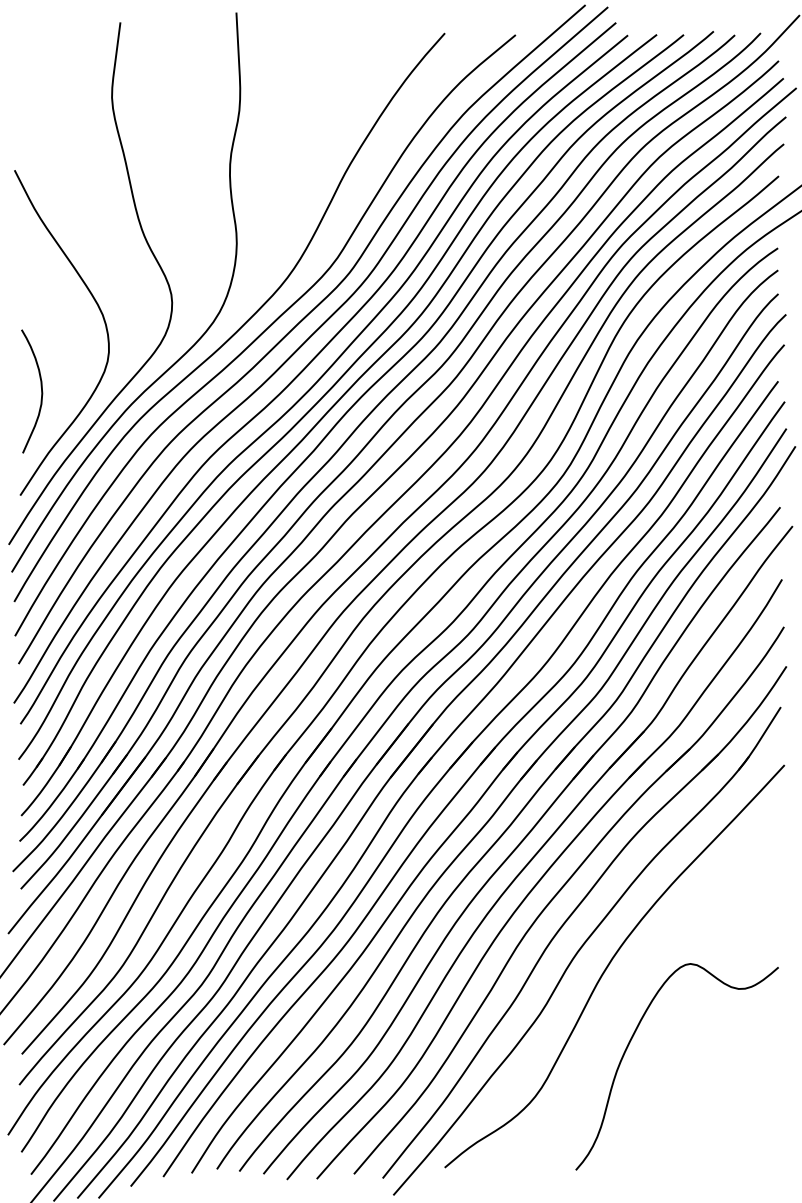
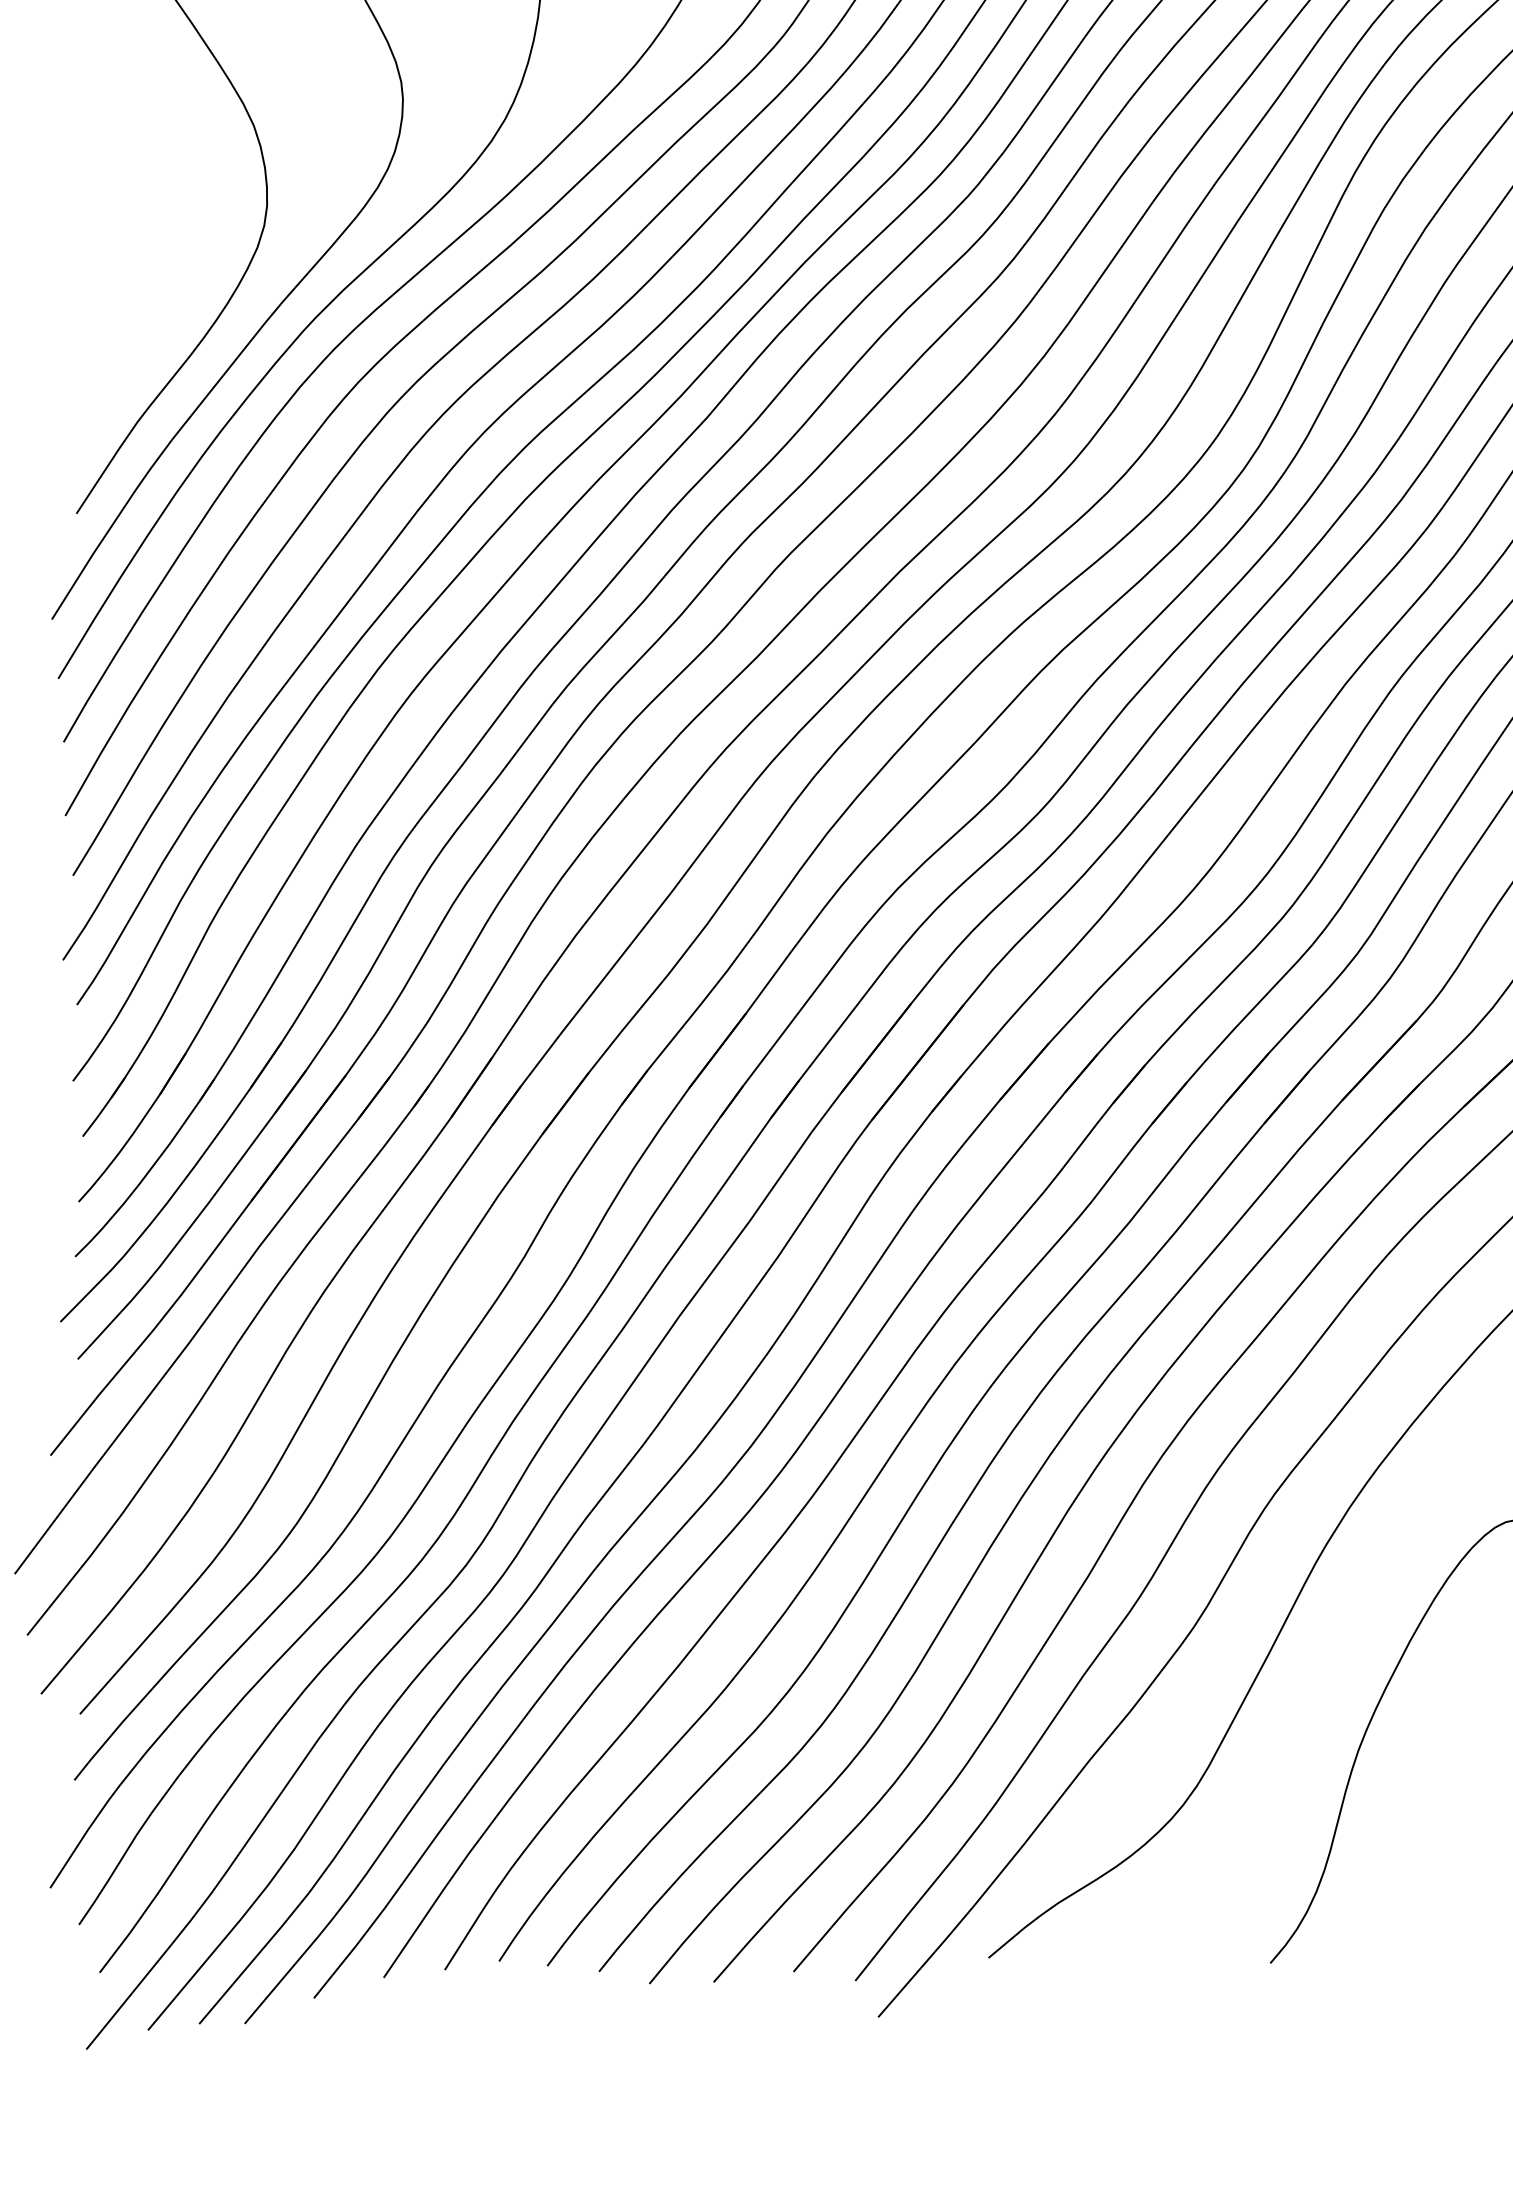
curve: (41, 391) -> (122, 290), removed

